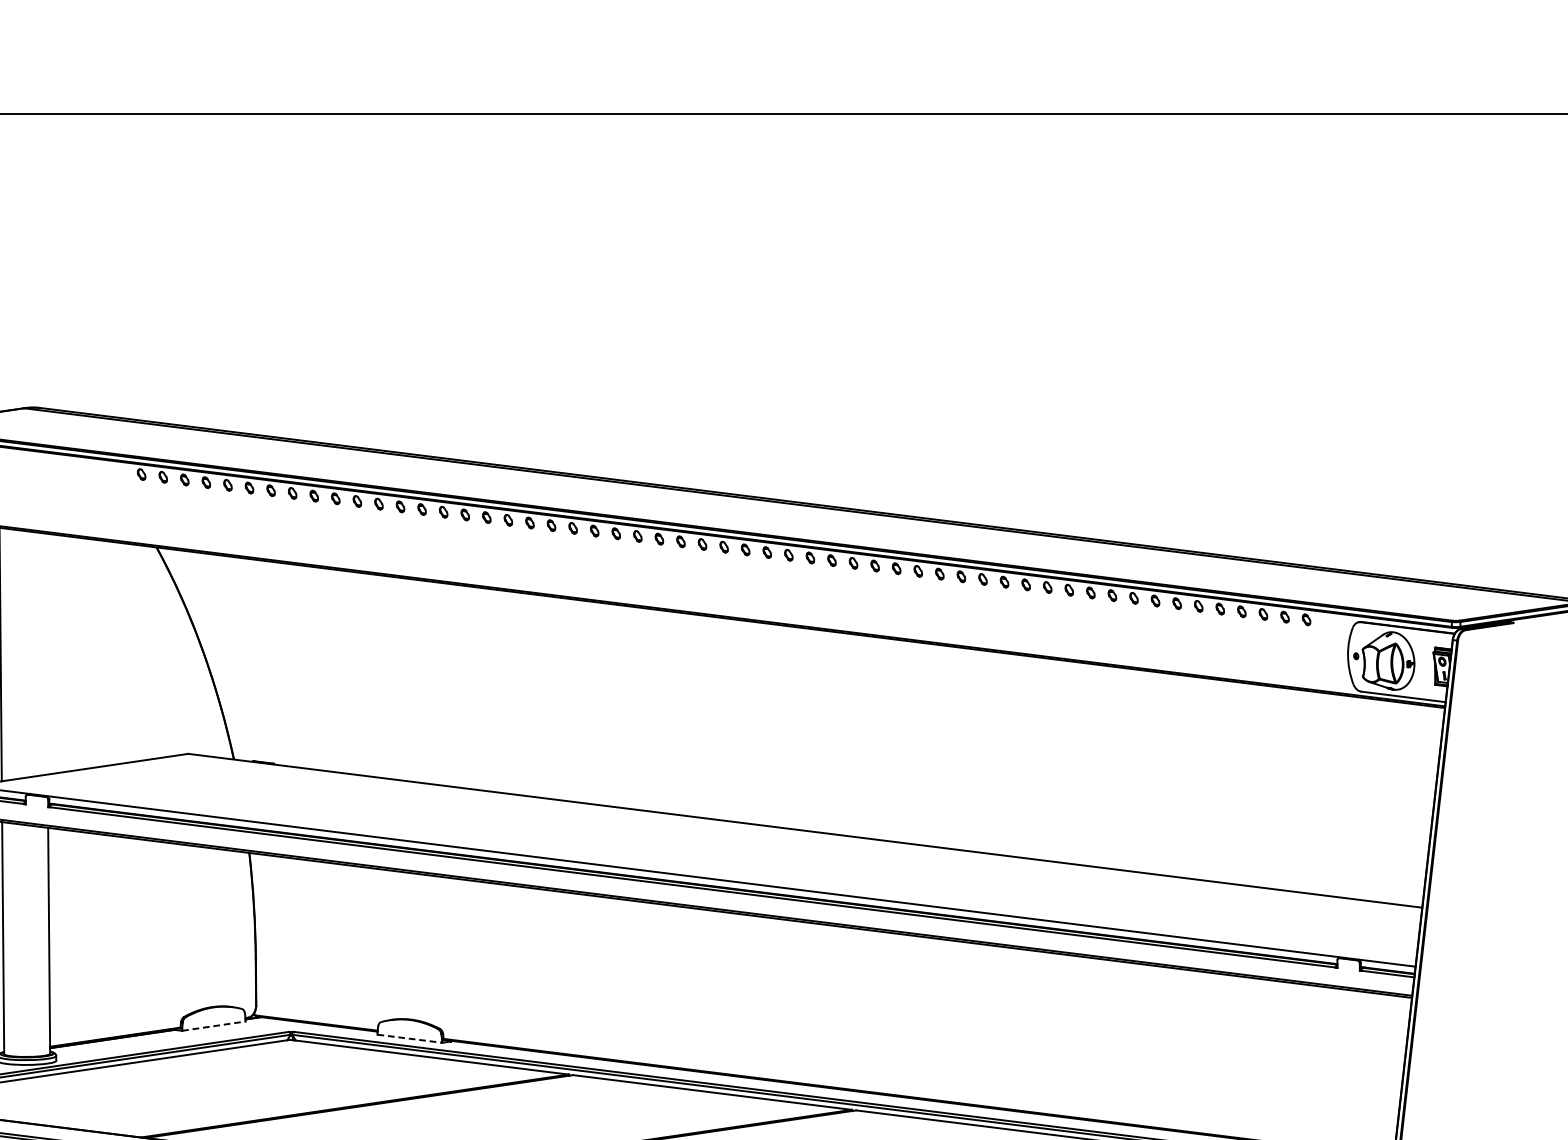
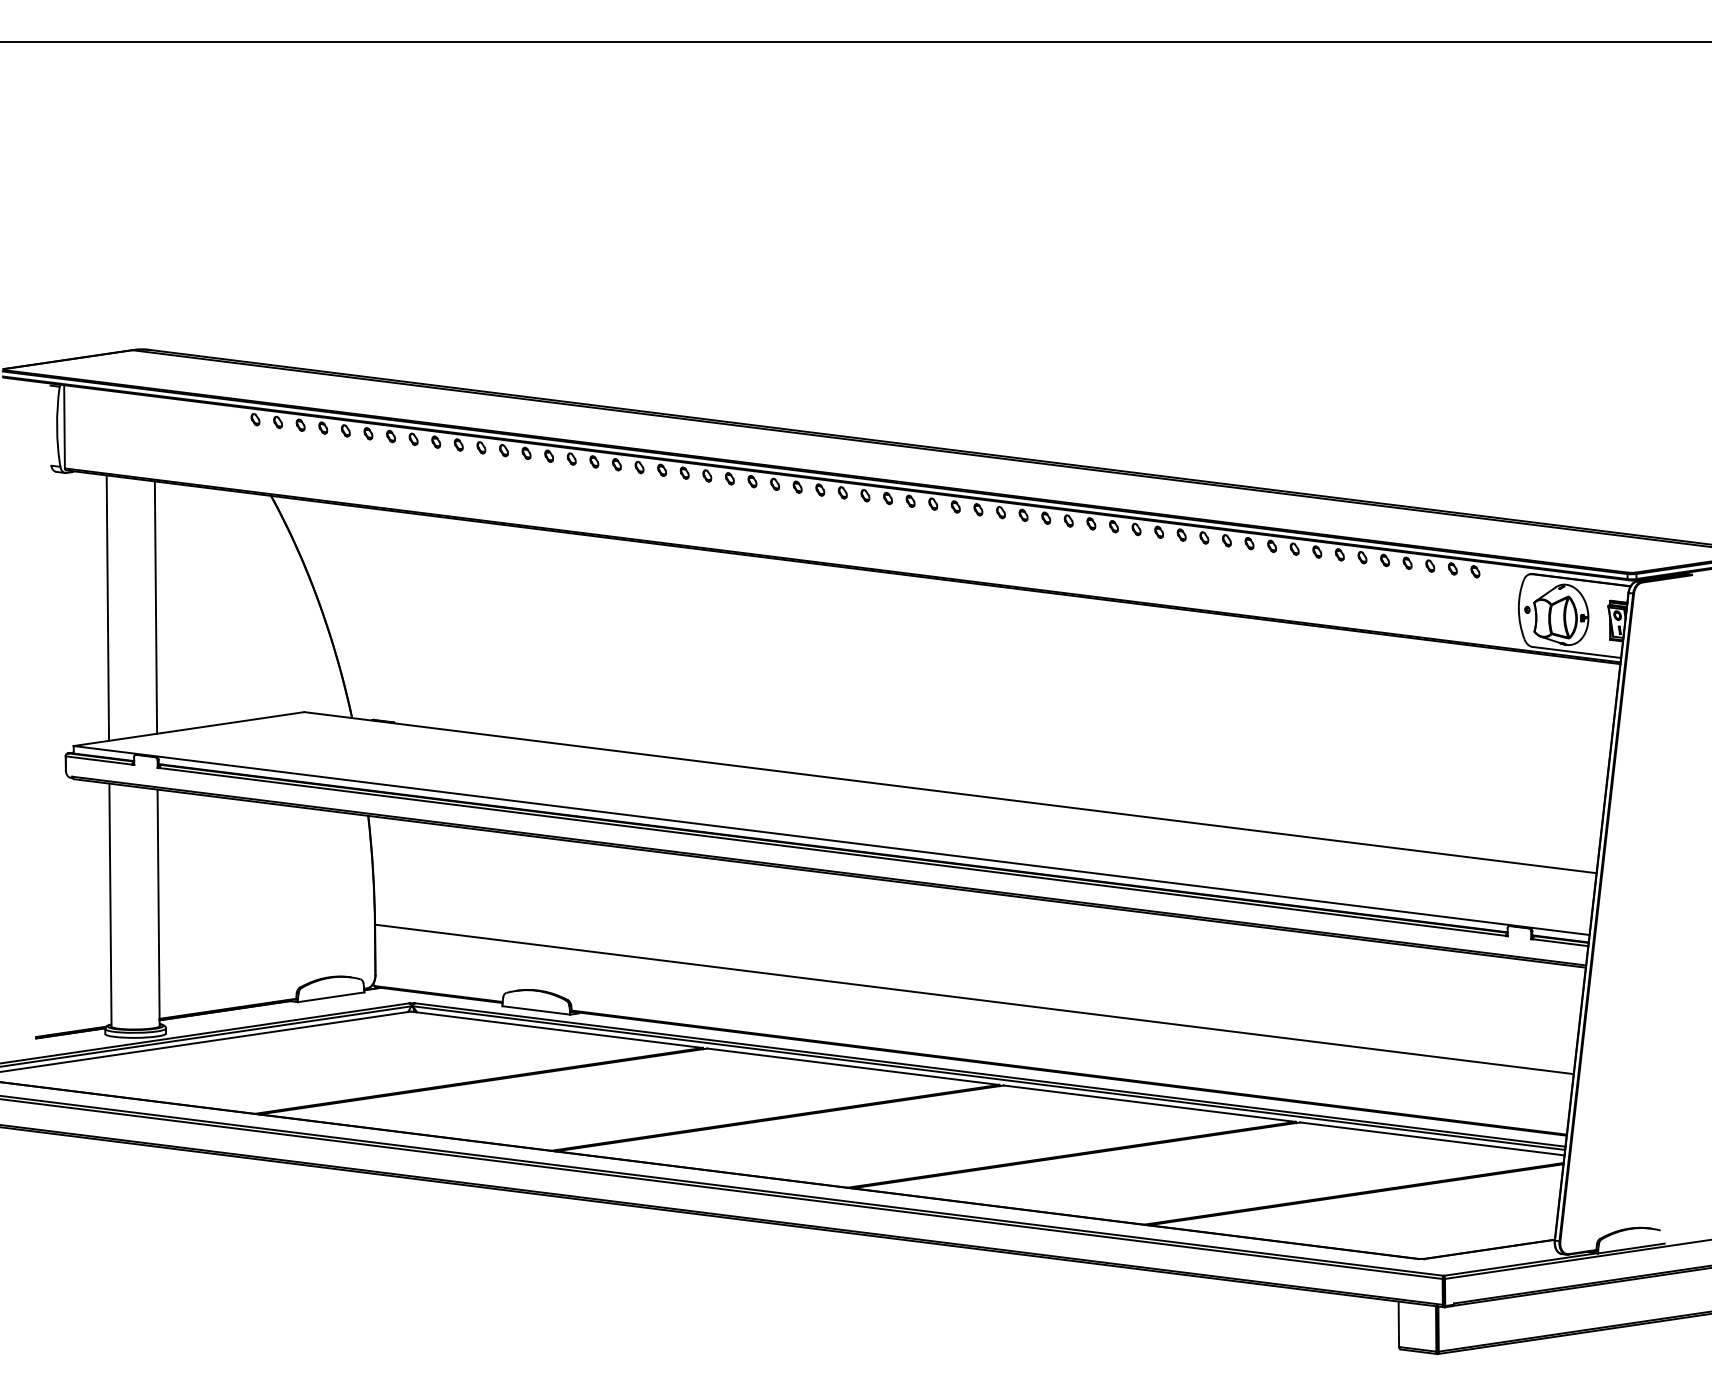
line: (46, 653) -> (155, 607), added
line: (214, 1026) -> (331, 997), dashed -> solid
line: (828, 1028) -> (974, 999), added
line: (410, 1038) -> (536, 1010), dashed -> solid

